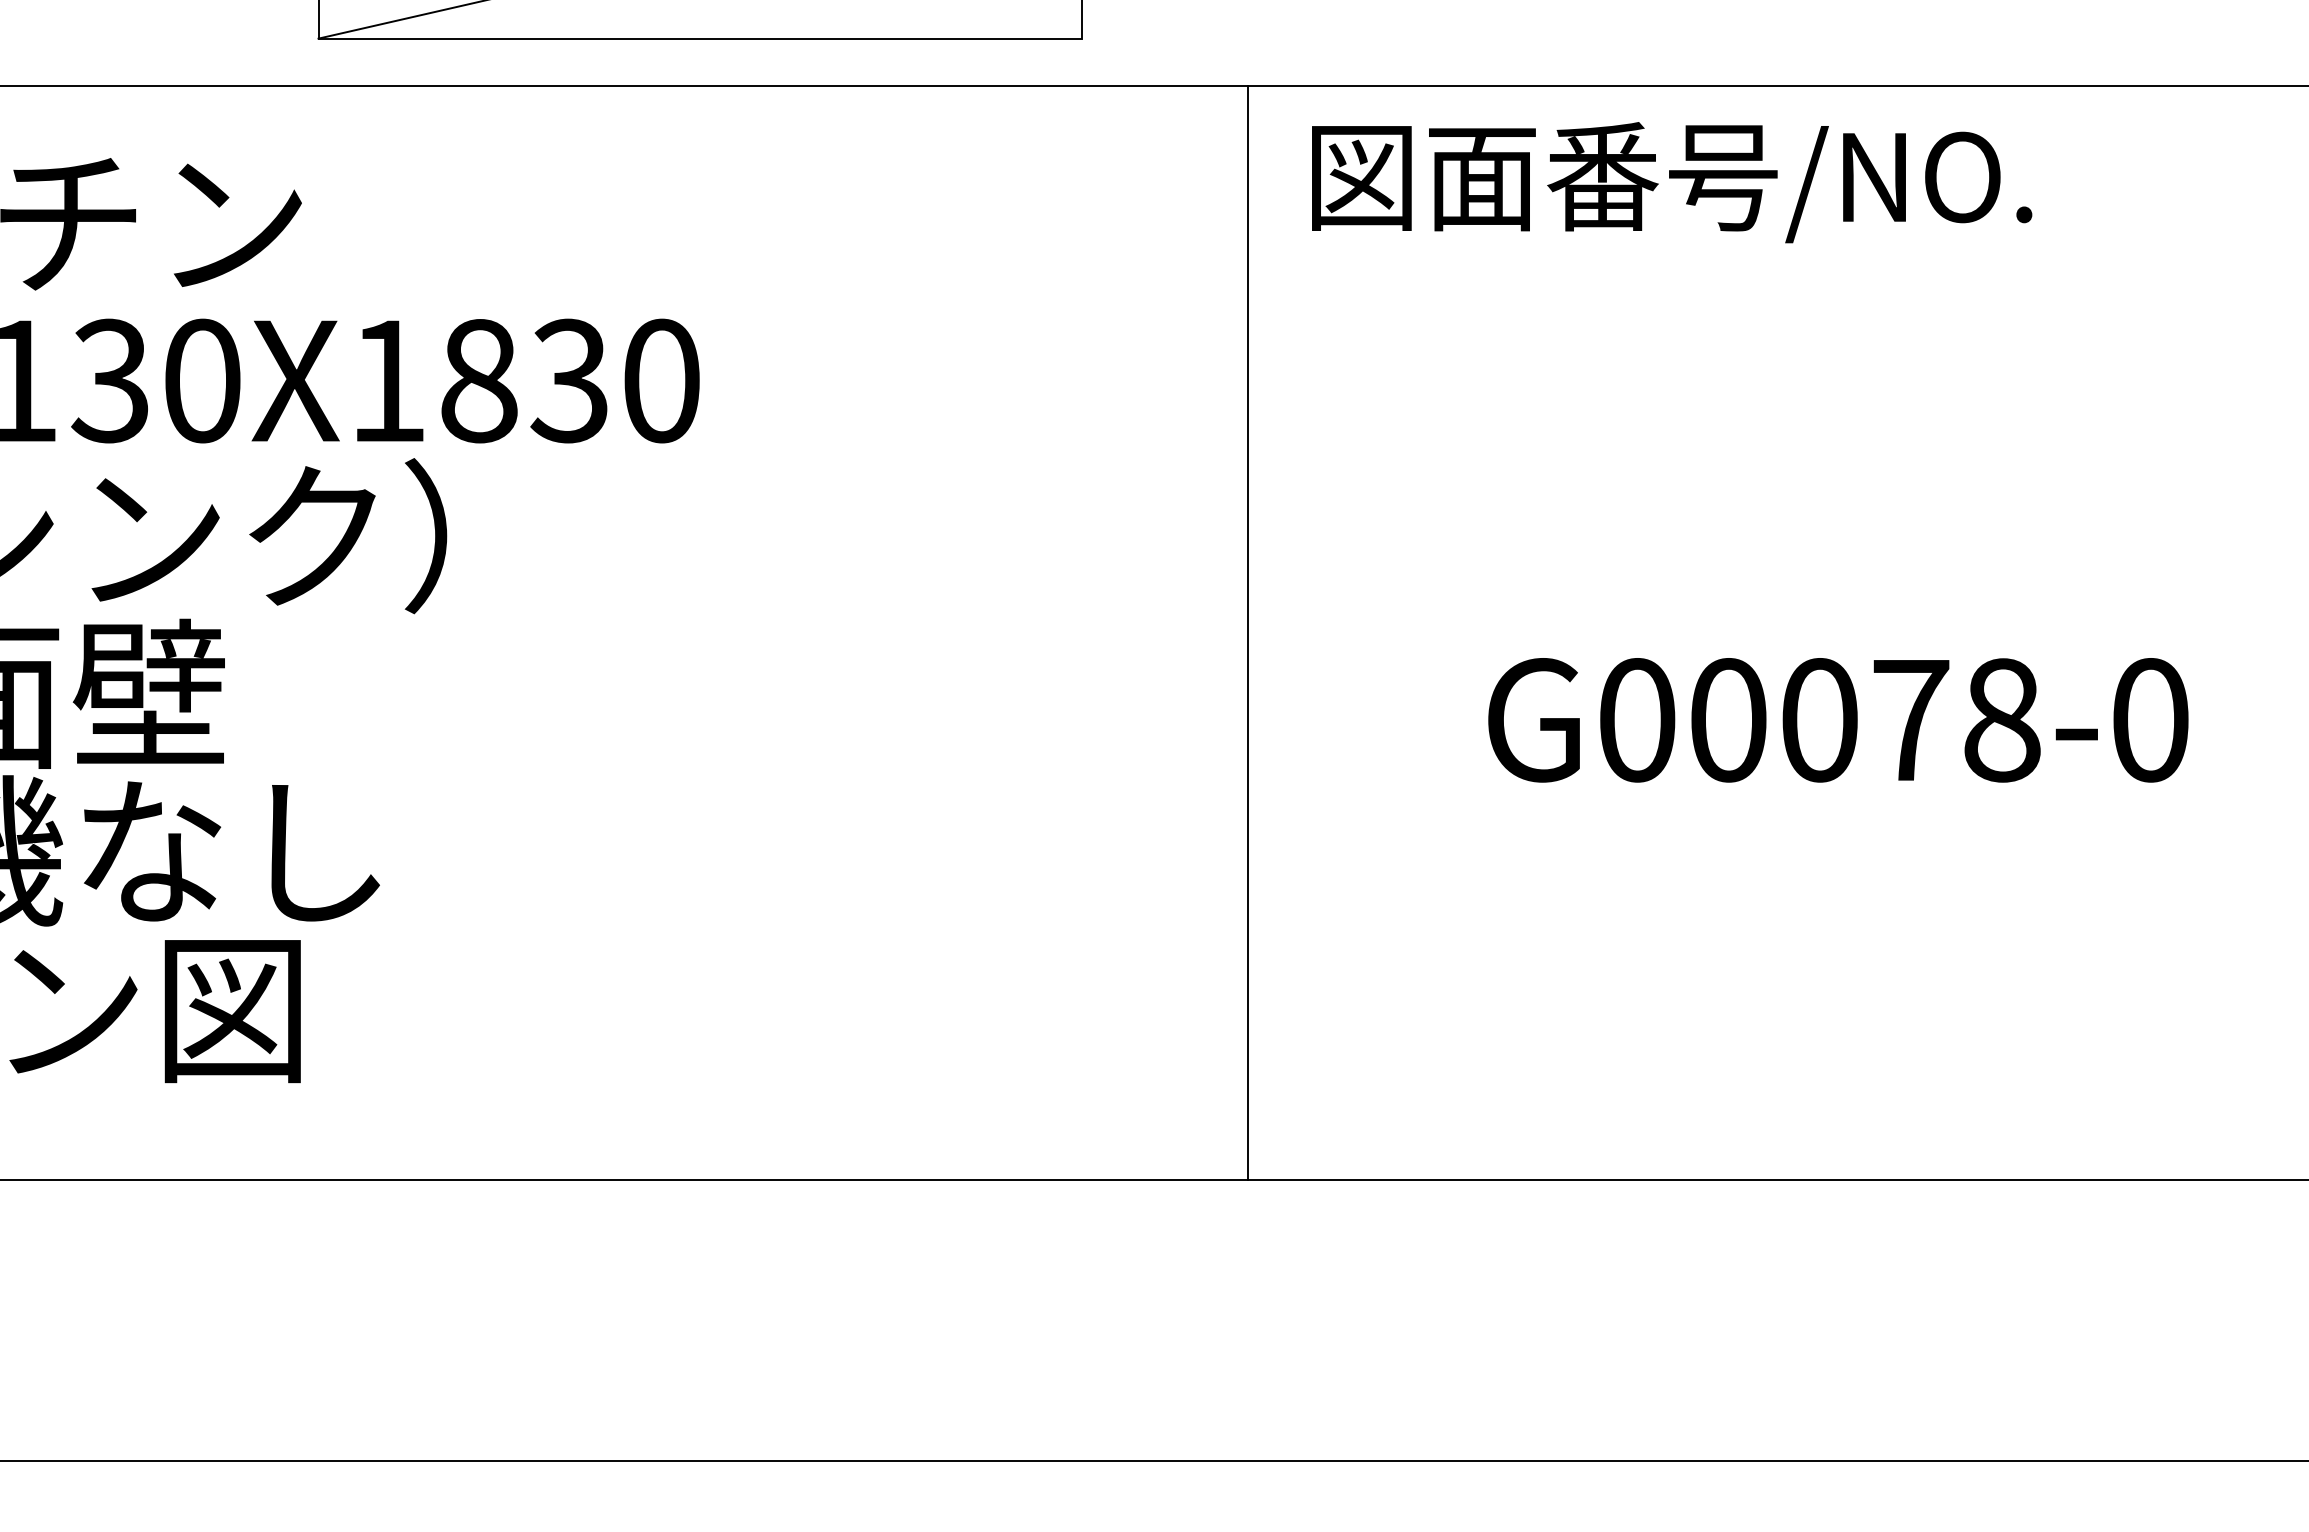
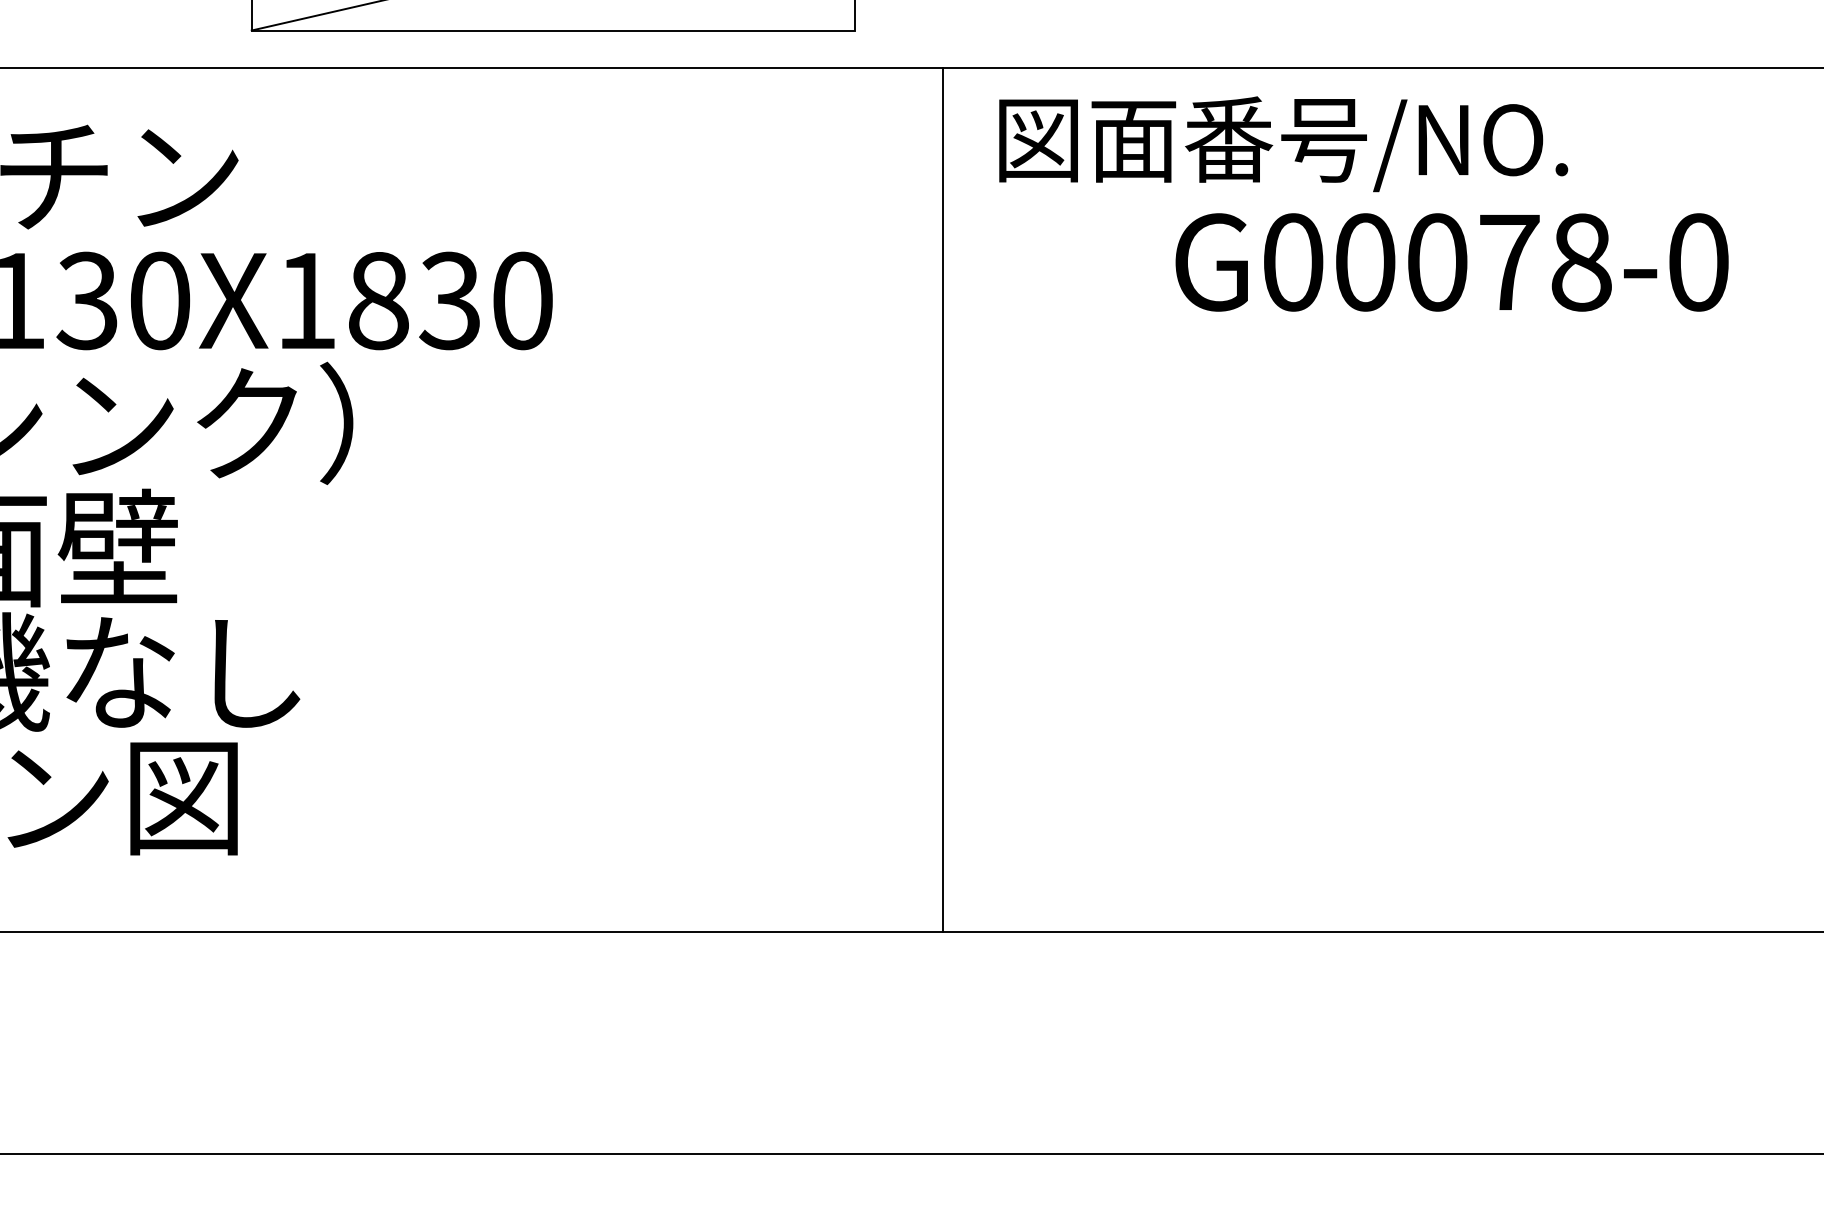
text: (1672, 182) -> (1283, 144), moved
line: (1248, 632) -> (942, 499), moved
text: (1838, 720) -> (1452, 262), moved

